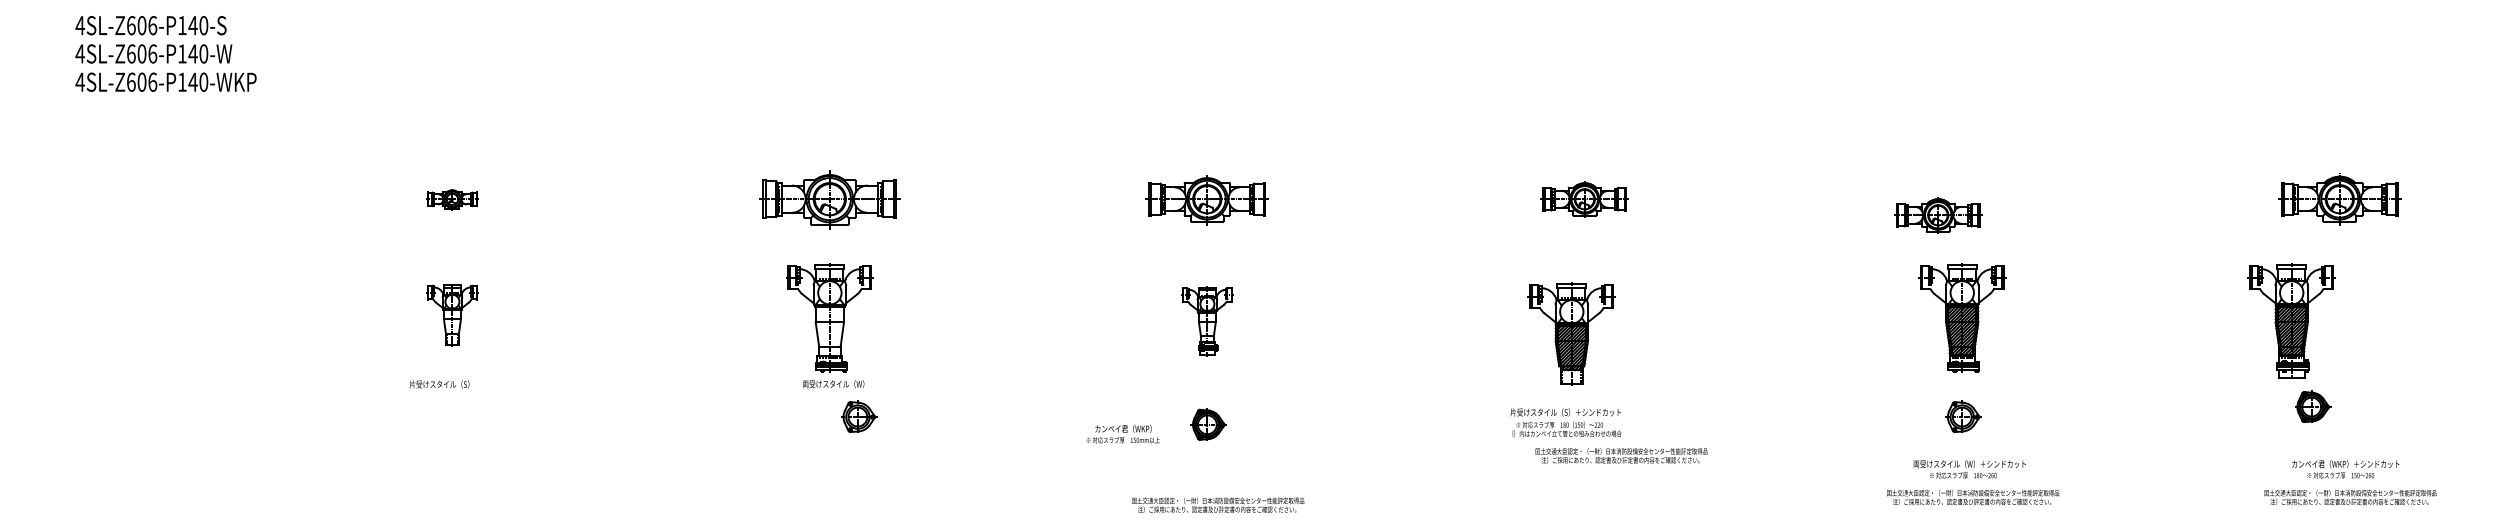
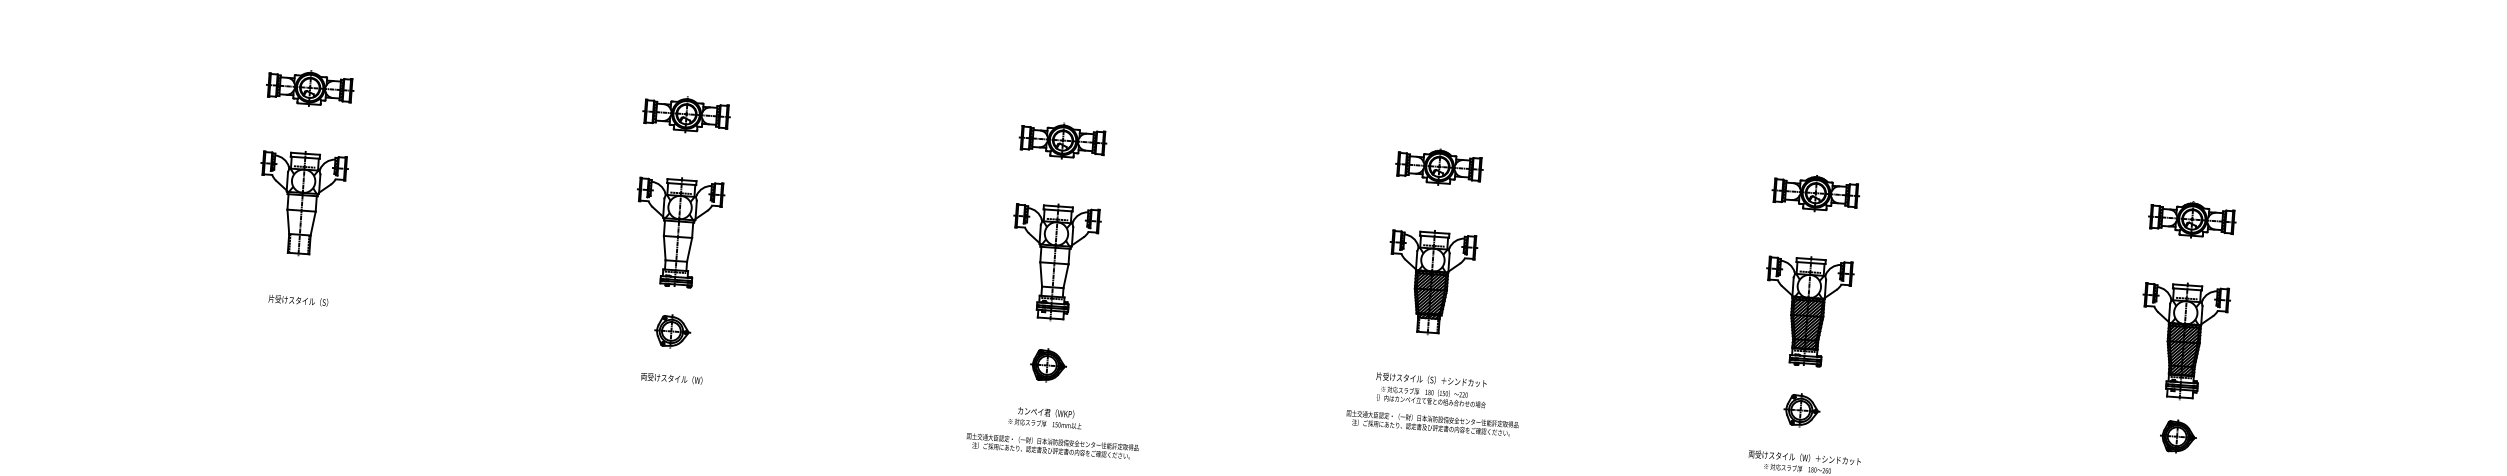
part: (452, 199) -> (310, 88), size x1.67
part: (829, 199) -> (686, 114), size x0.62
part: (1207, 199) -> (1063, 140), size x0.71
part: (2339, 199) -> (2192, 219), size x0.71
part: (1938, 215) -> (1816, 193), moved
part: (452, 314) -> (302, 202), size x1.67
part: (1207, 320) -> (1054, 261), size x1.67
part: (2291, 320) -> (2183, 340), moved
part: (1571, 333) -> (1431, 281), moved
text: (439, 384) -> (298, 300), moved
text: (833, 384) -> (671, 378), moved
part: (2313, 406) -> (2178, 436), moved
part: (859, 416) -> (673, 330), moved
text: (1565, 422) -> (1430, 389), moved
text: (1122, 433) -> (1044, 417), moved
text: (1621, 455) -> (1432, 423), moved

